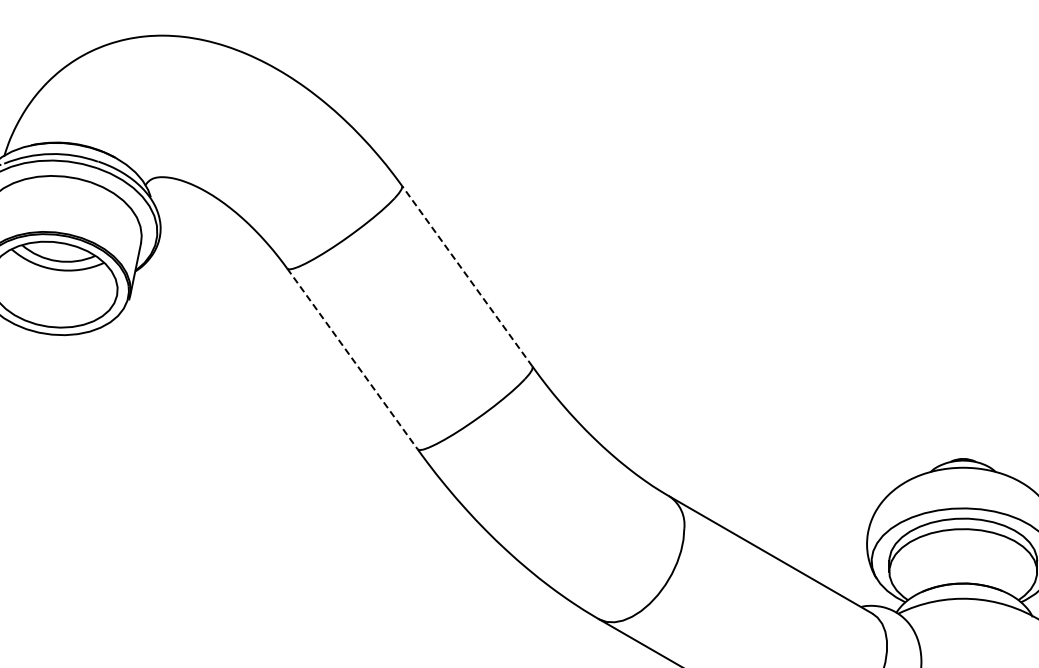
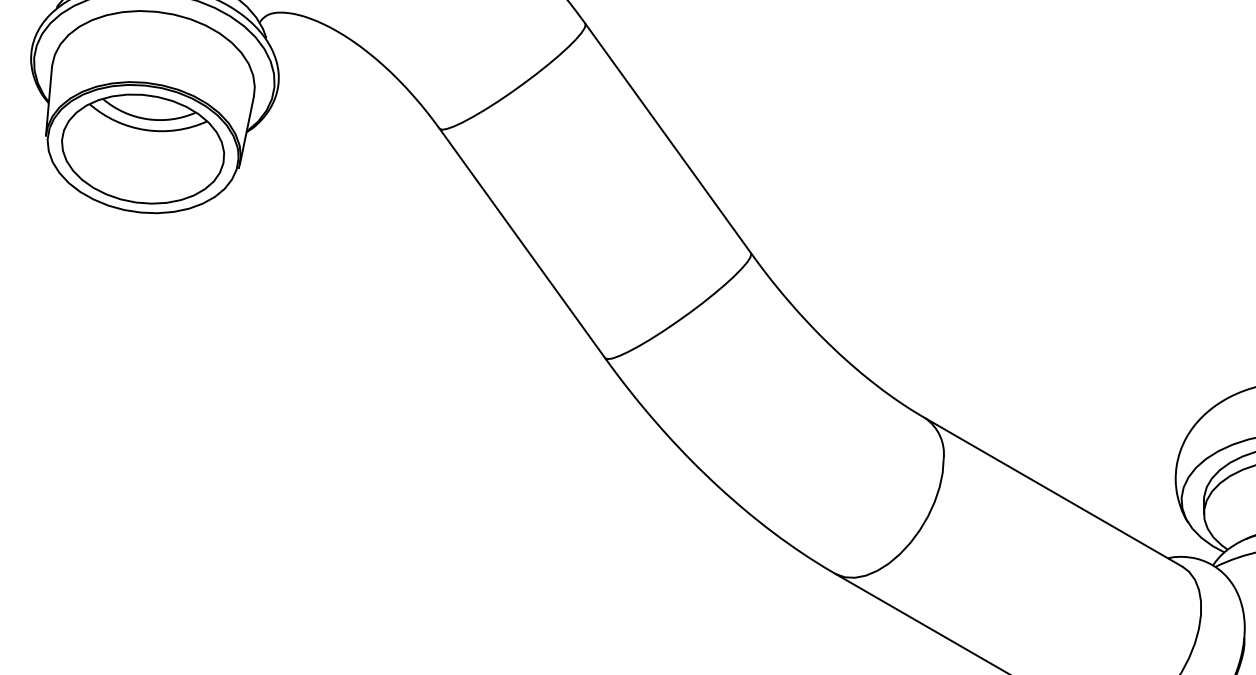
line: (466, 275) -> (667, 137), dashed -> solid
line: (352, 359) -> (522, 244), dashed -> solid

